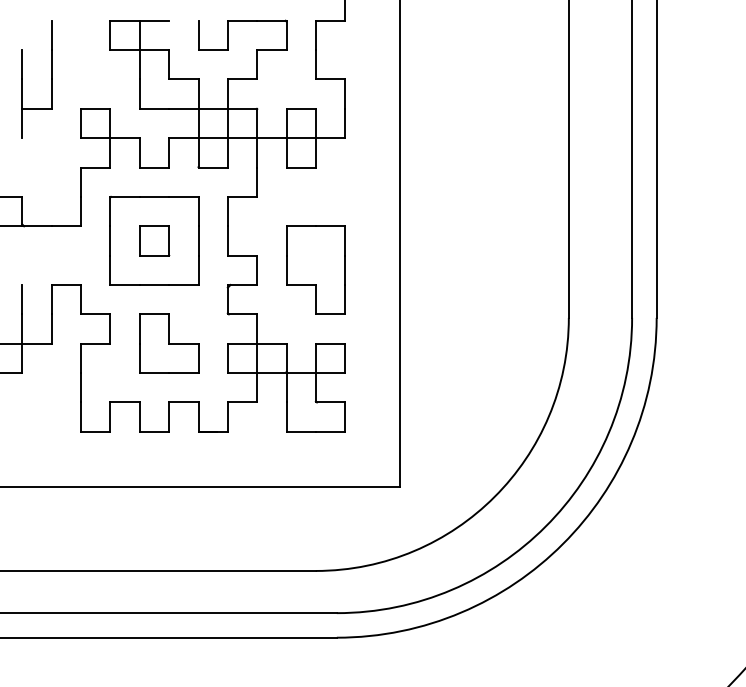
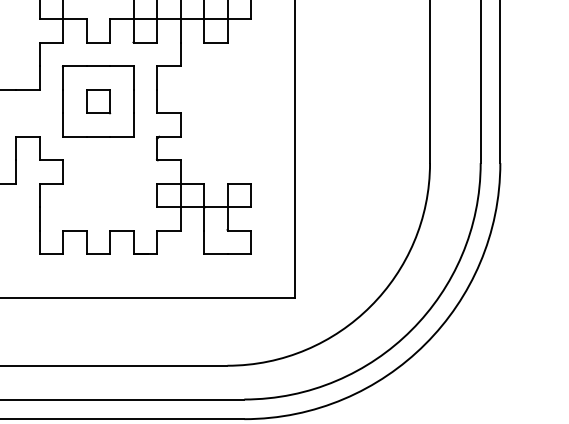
part: (315, 269) -> (227, 124), removed
part: (169, 343) -> (110, 183), removed

